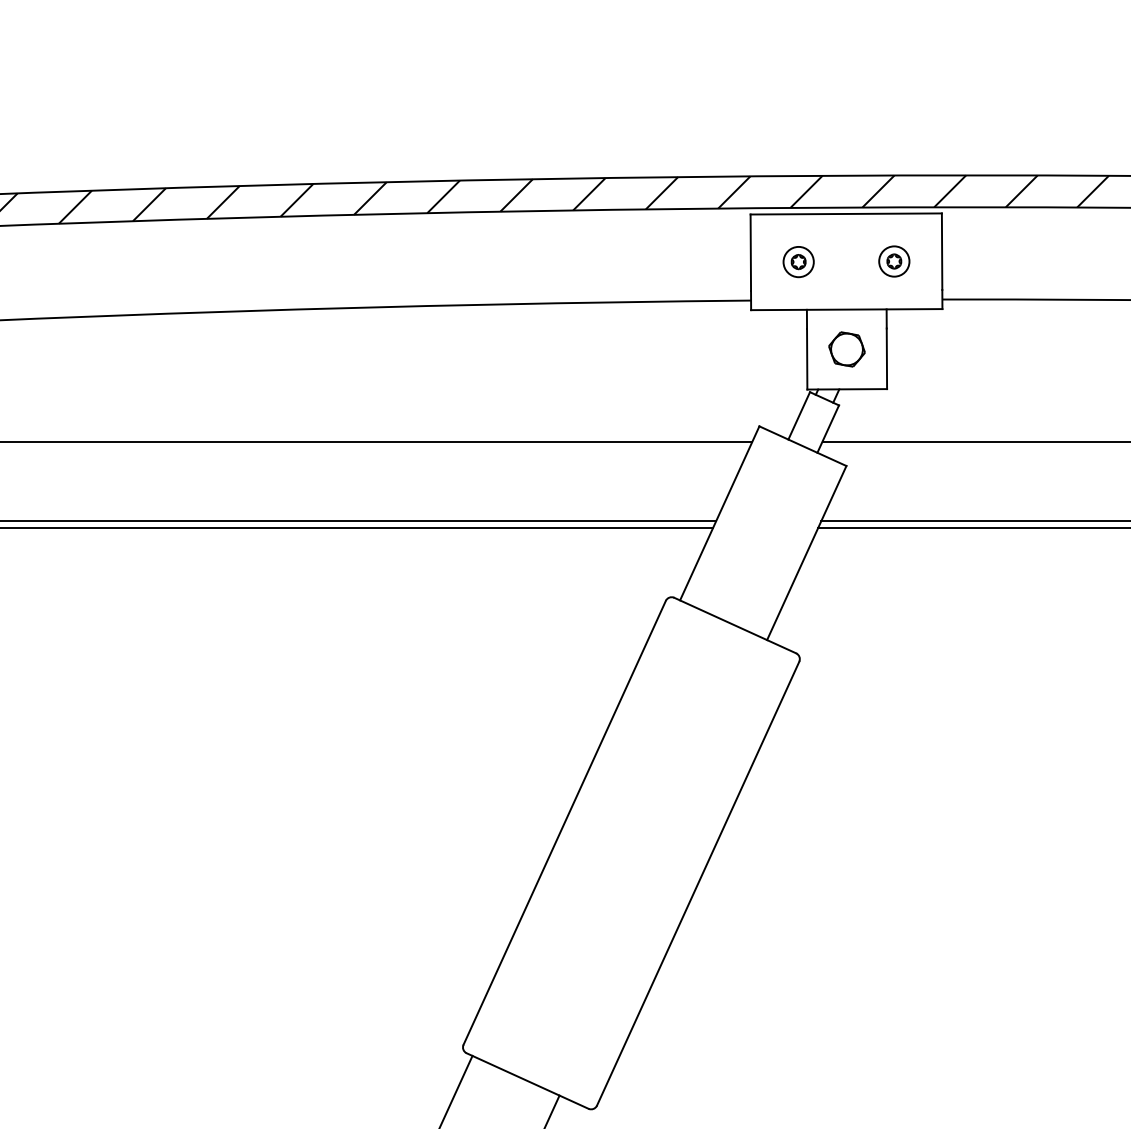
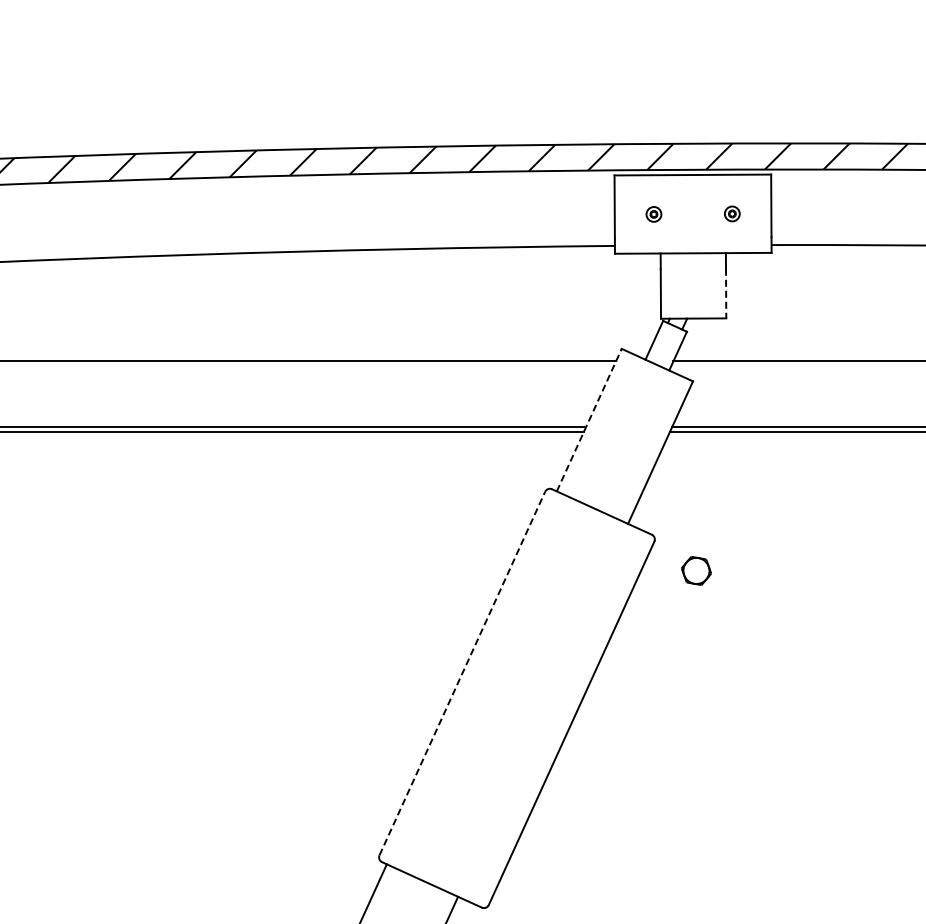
part: (894, 260) -> (732, 213), size x0.6
part: (798, 262) -> (653, 214), size x0.6
part: (847, 348) -> (696, 570), moved
line: (887, 358) -> (726, 293), solid -> dashed
line: (720, 512) -> (589, 419), solid -> dashed
line: (564, 822) -> (462, 673), solid -> dashed

